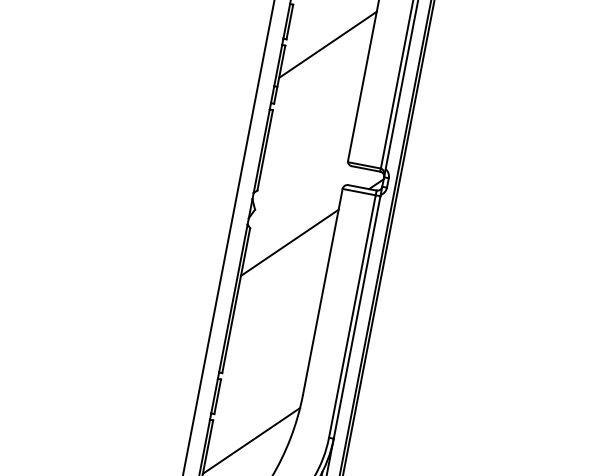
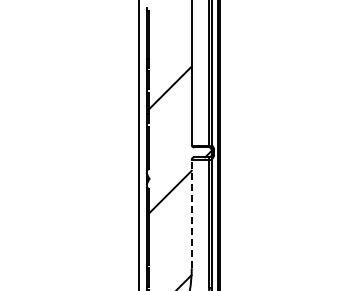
line: (322, 290) -> (191, 213), solid -> dashed

